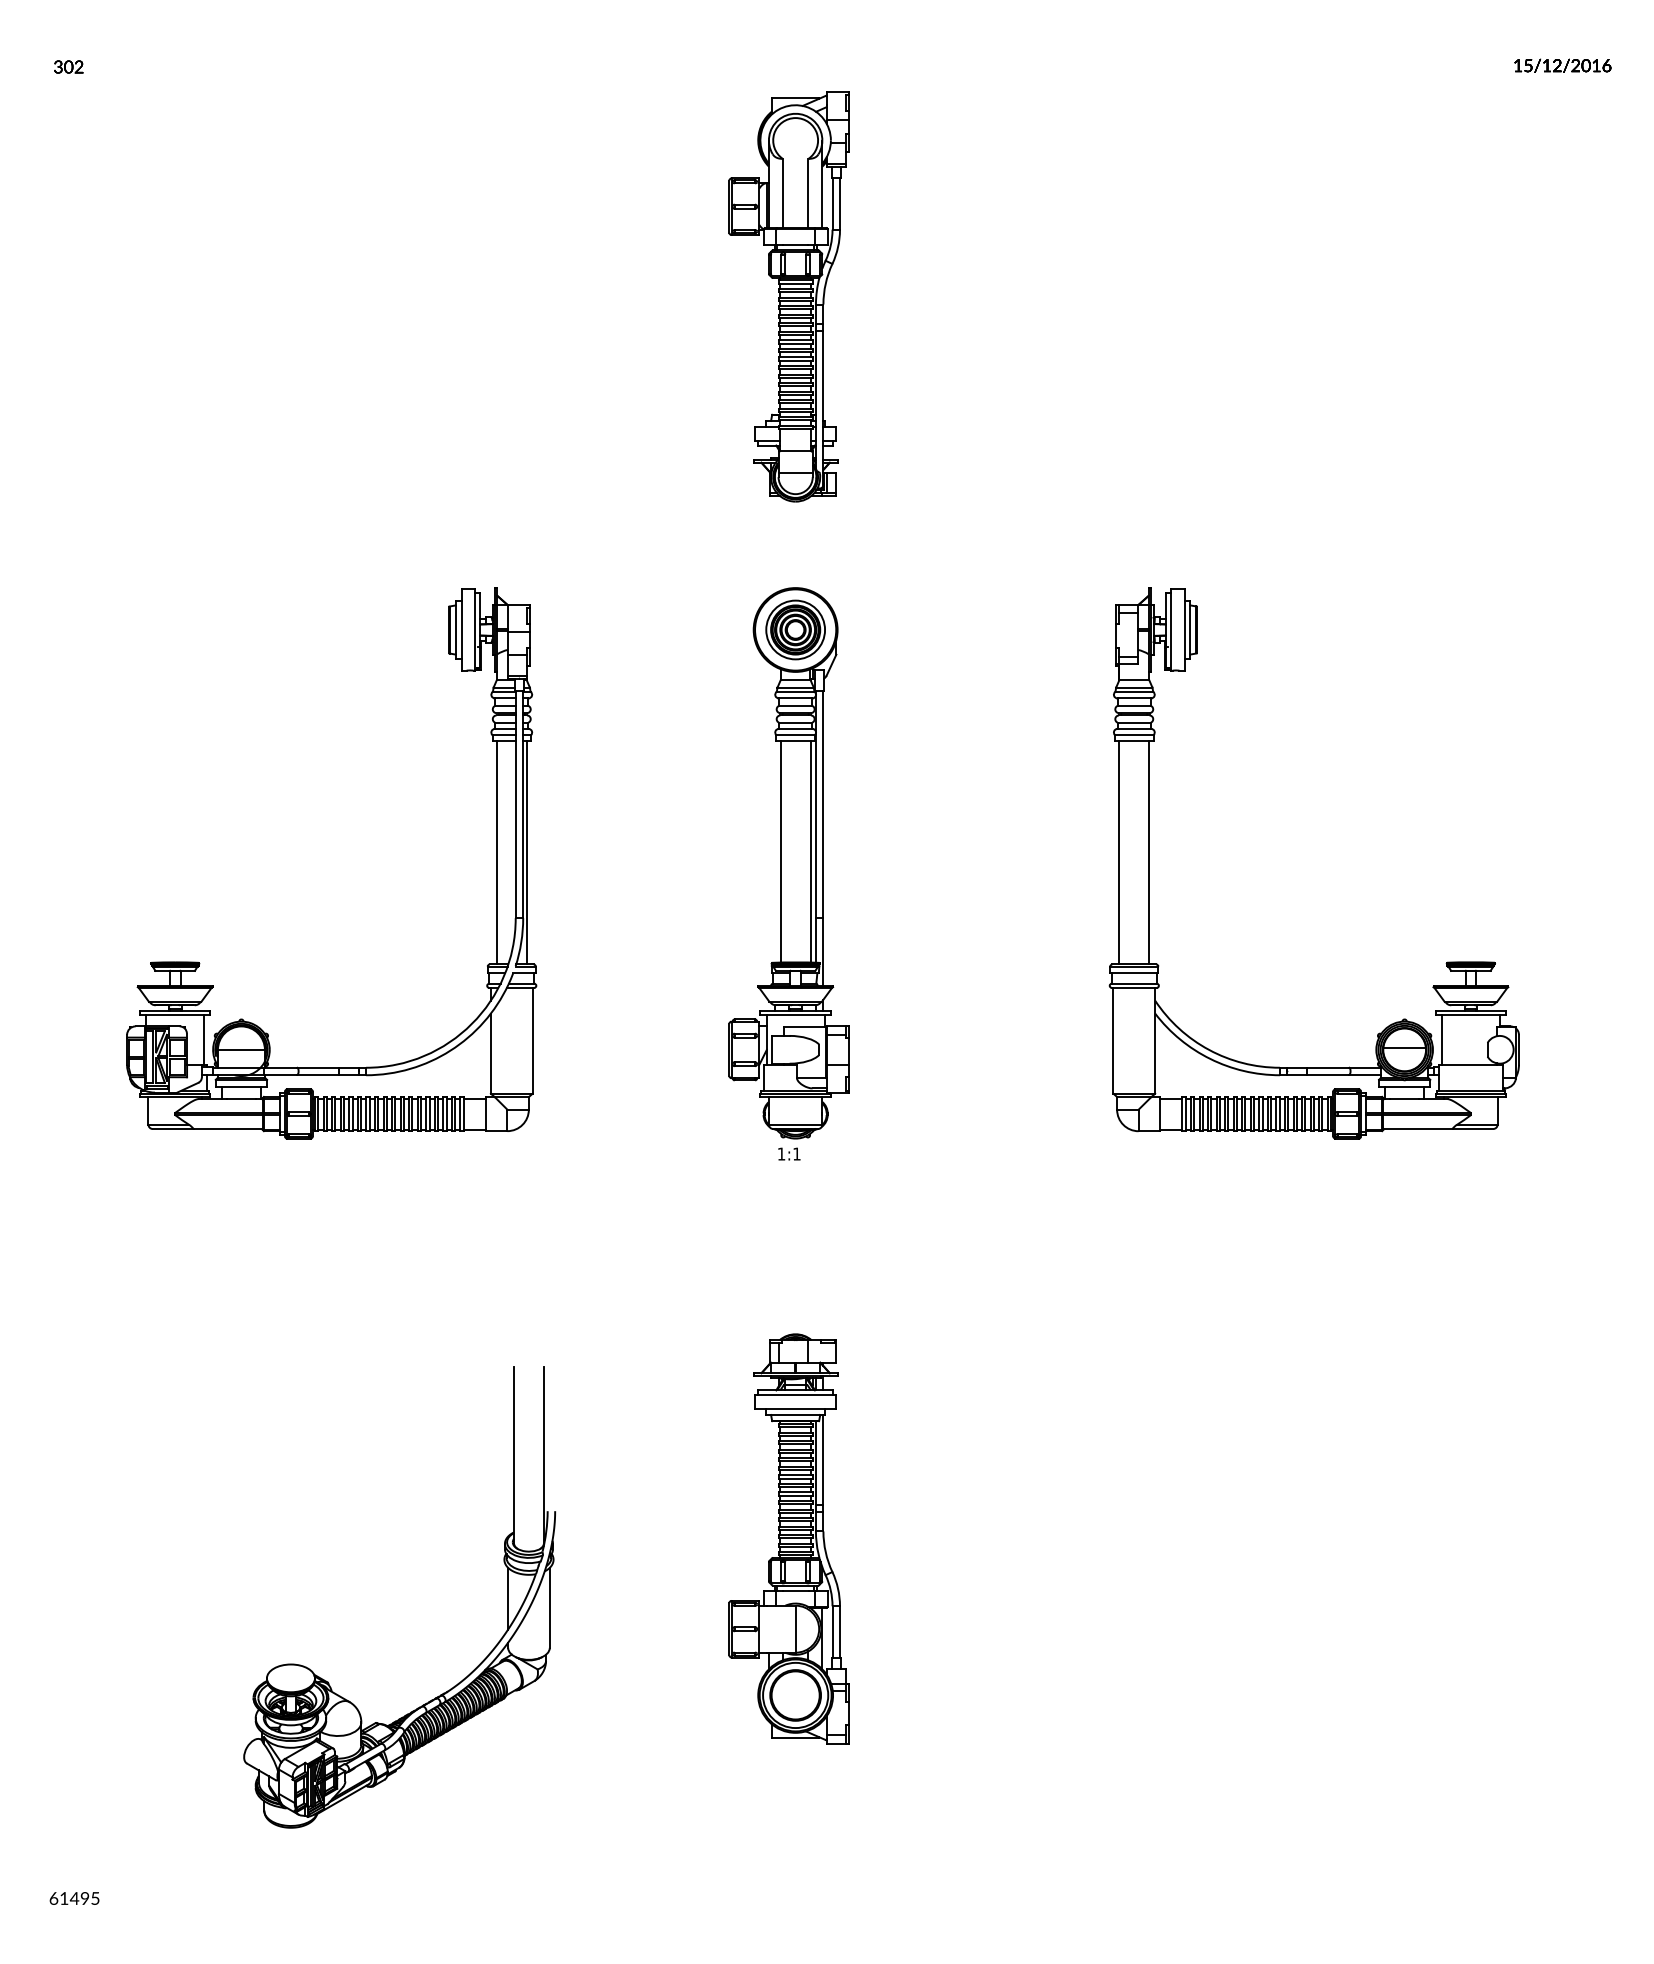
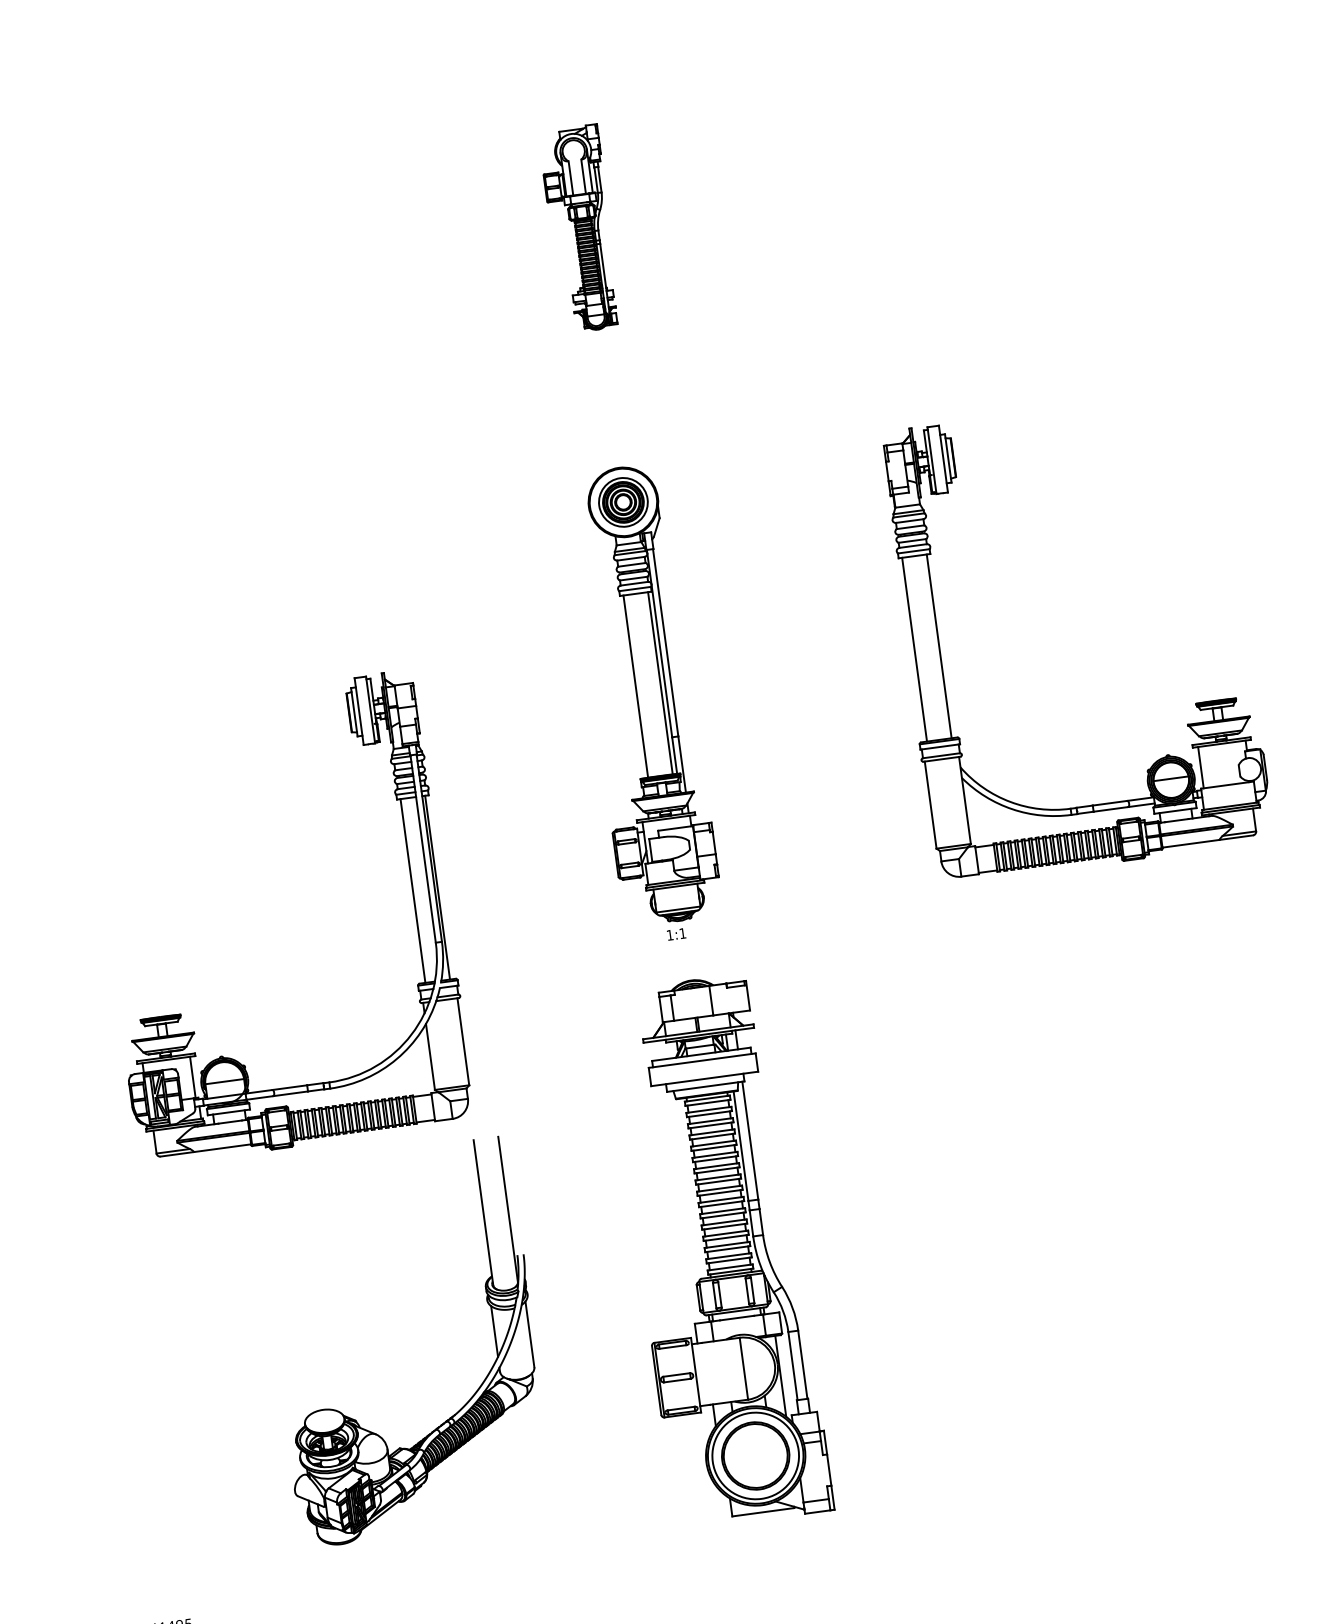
part: (788, 296) -> (580, 228), size x0.6
part: (200, 963) -> (181, 1015), moved
part: (788, 1538) -> (718, 1250), size x1.6

